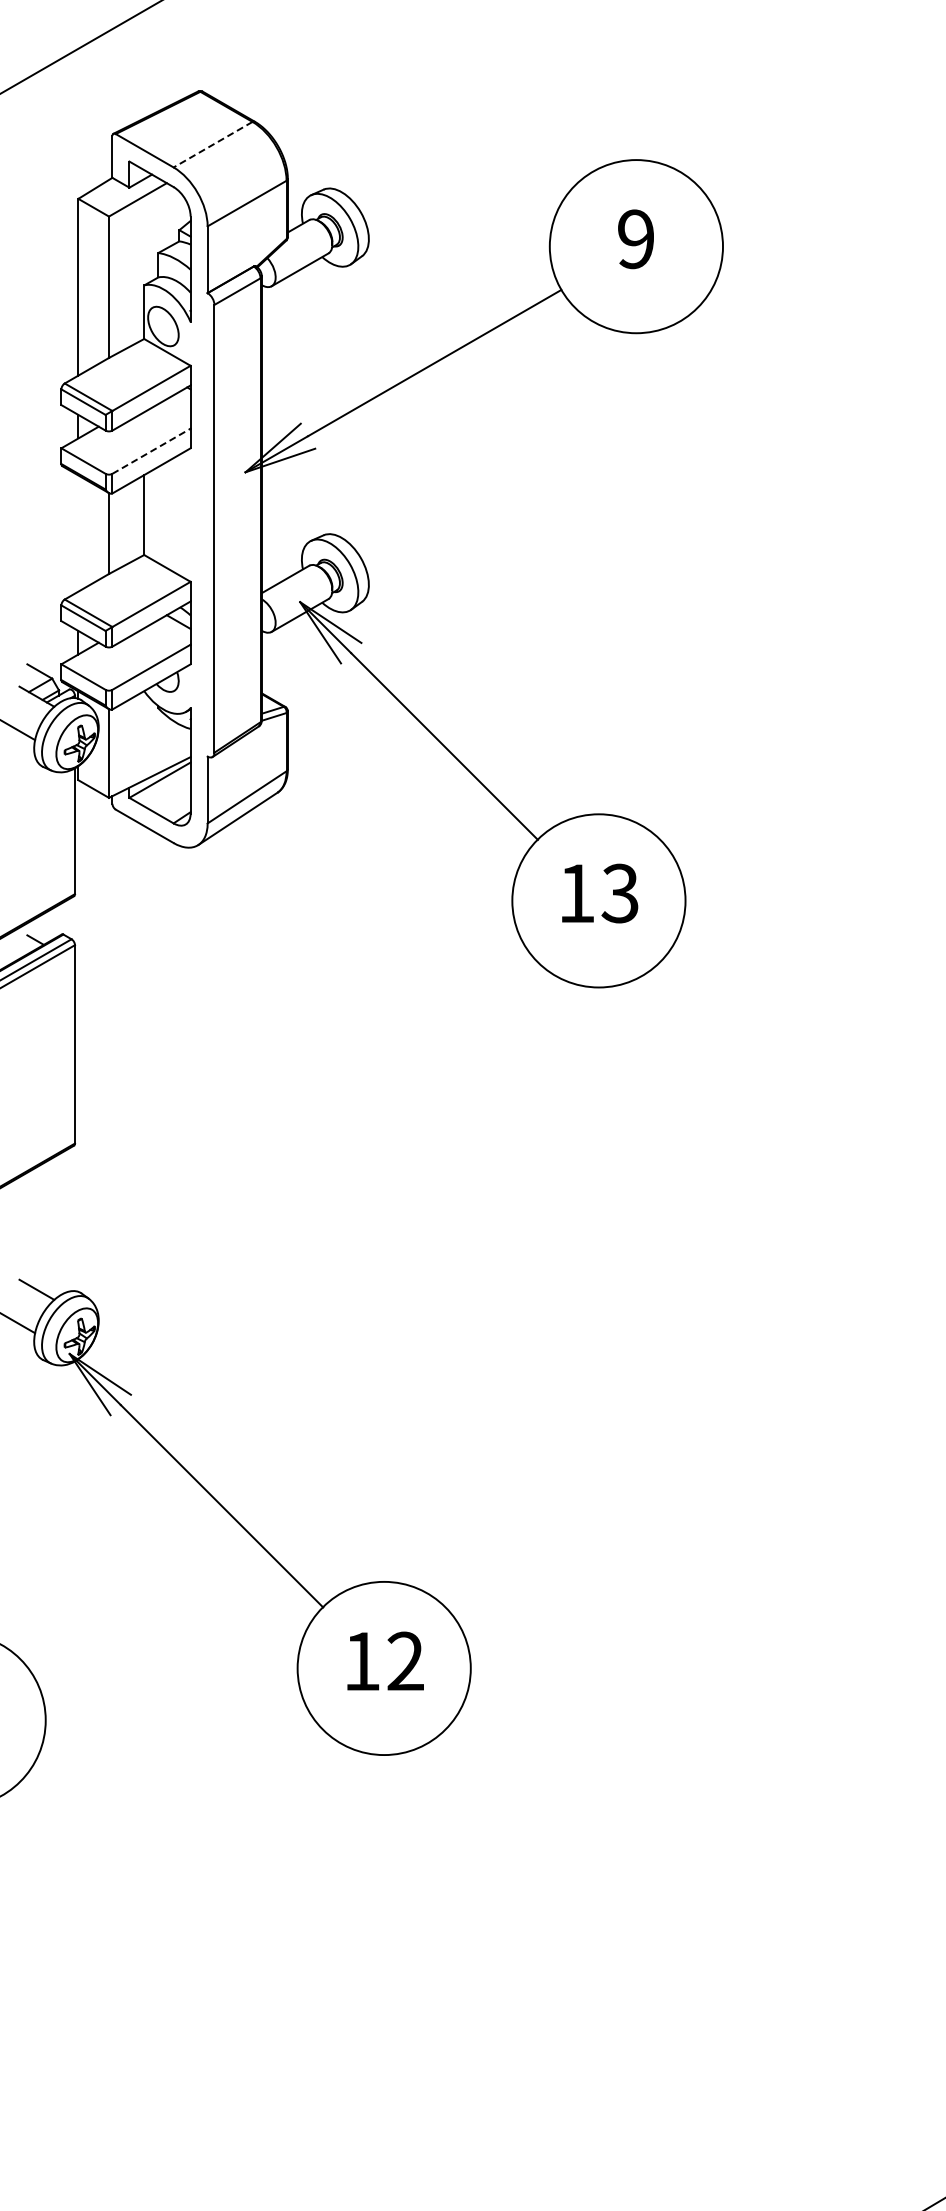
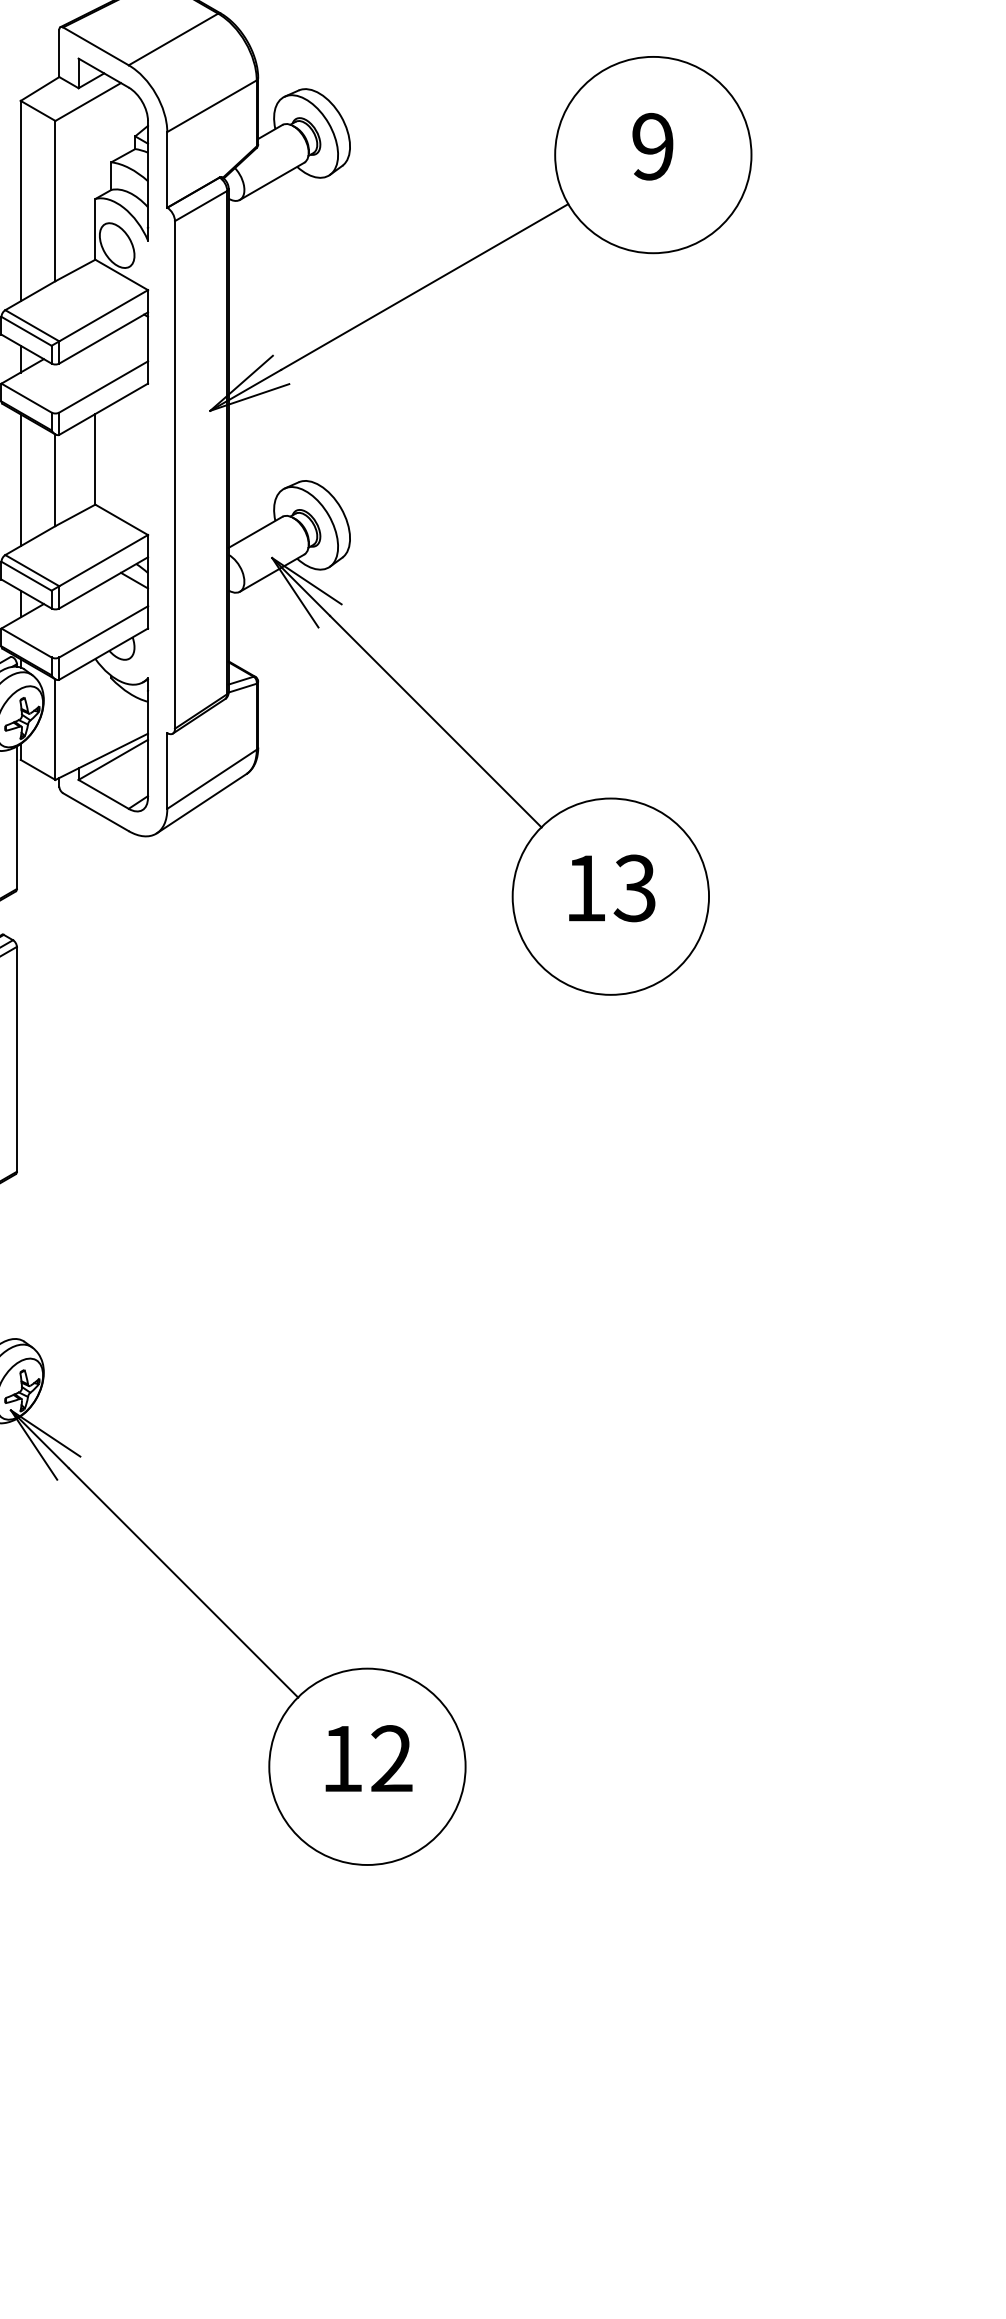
line: (213, 144) -> (173, 39), dashed -> solid
line: (151, 451) -> (103, 387), dashed -> solid
line: (78, 533) -> (20, 480), added

